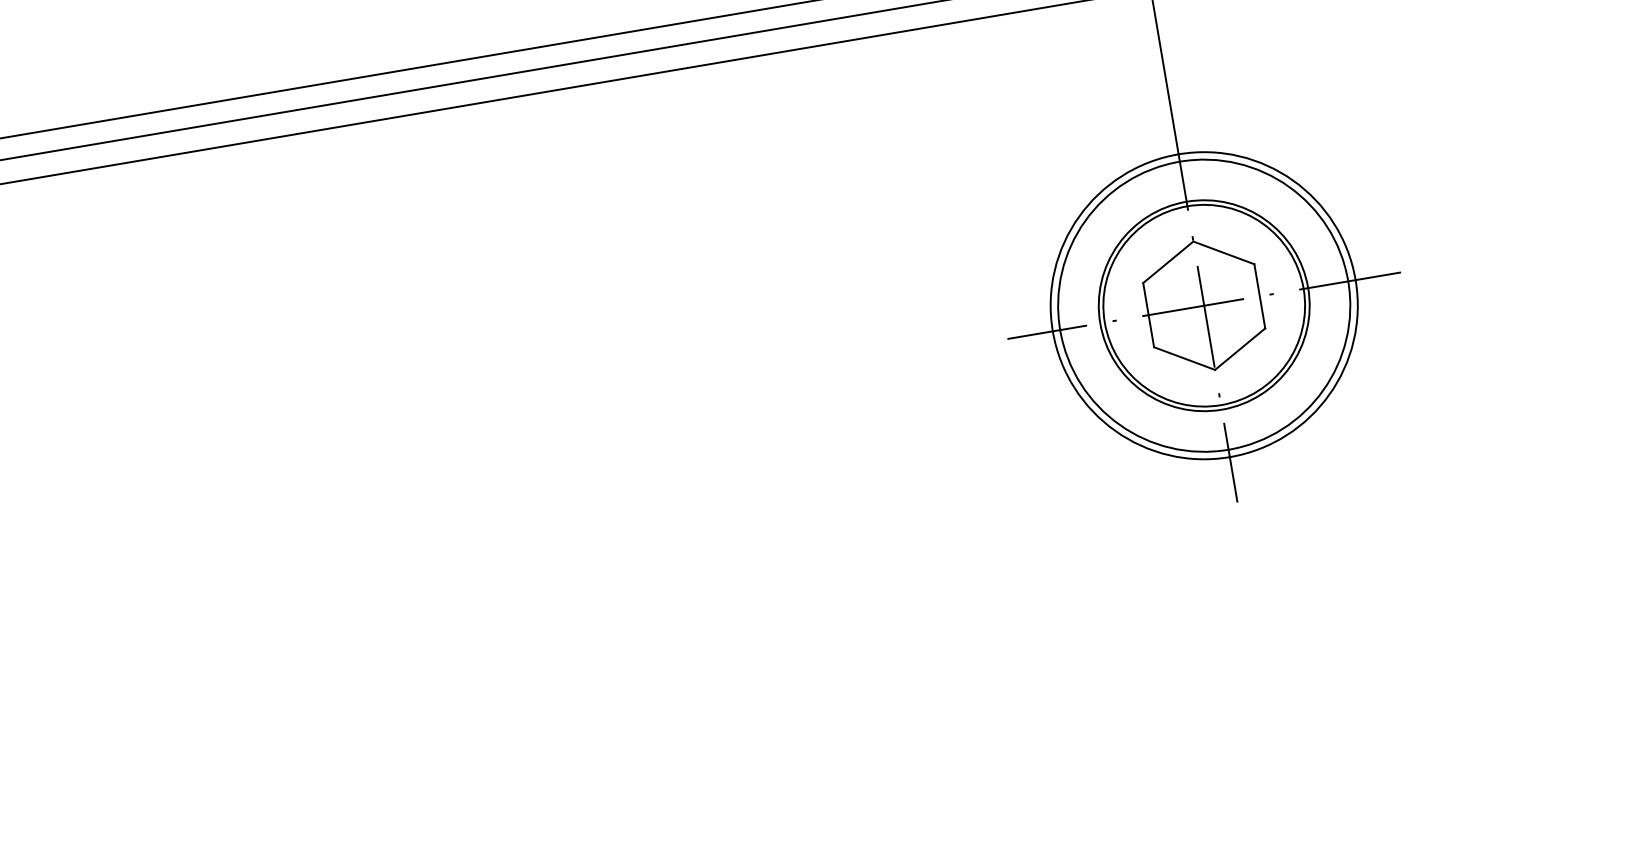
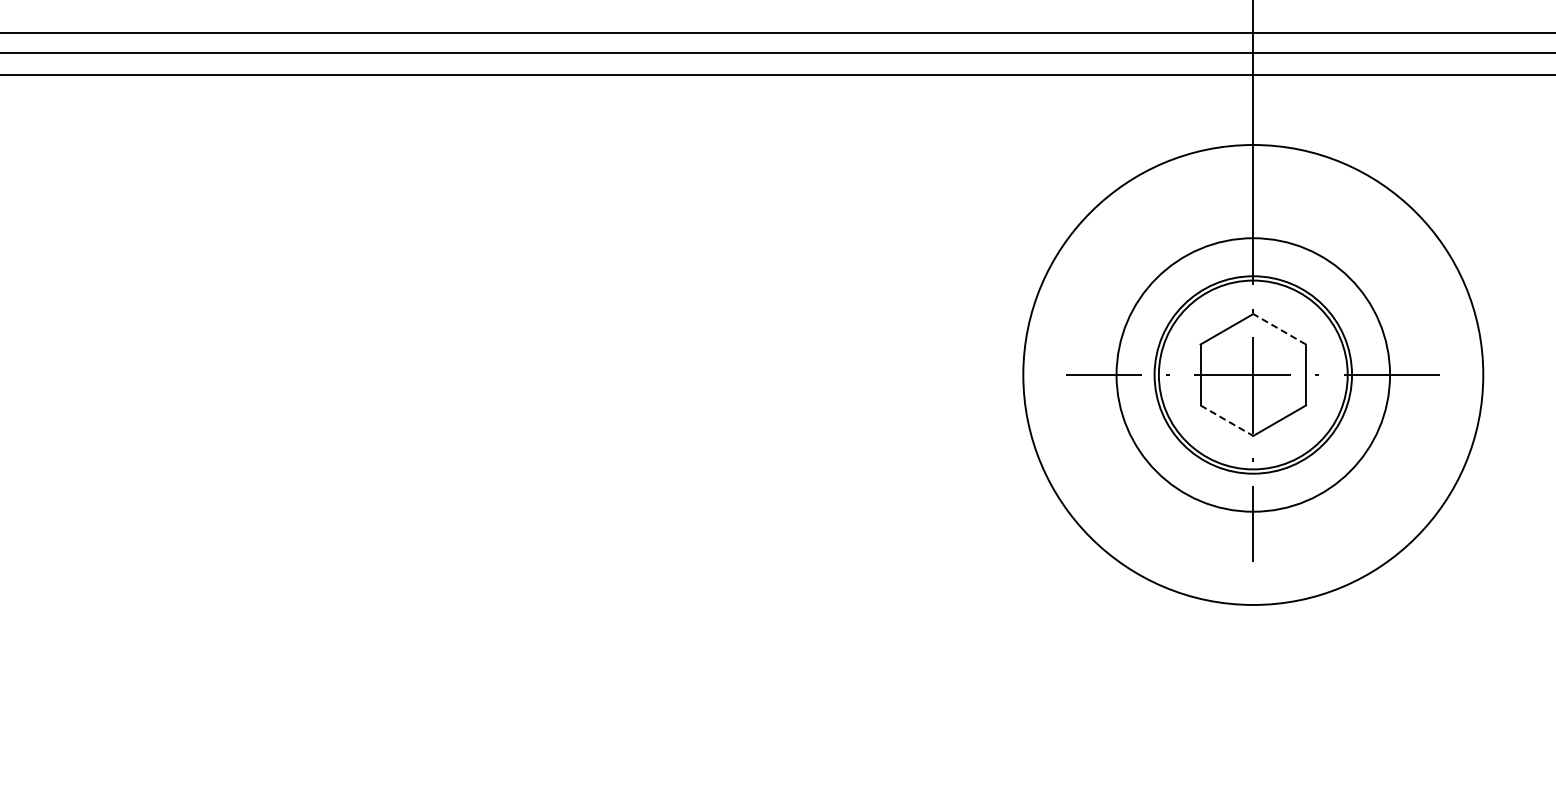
line: (1223, 253) -> (1279, 329), solid -> dashed
circle: (1204, 305) -> (1253, 374), size x1.6
line: (1185, 358) -> (1227, 420), solid -> dashed

